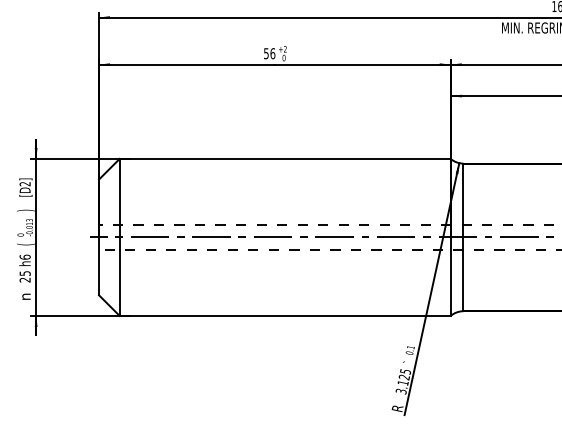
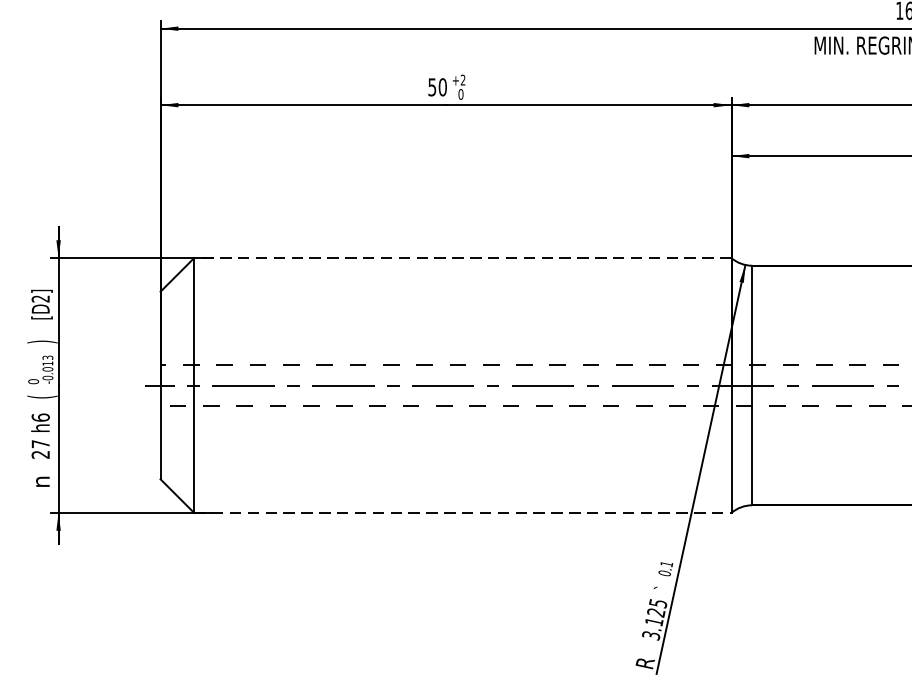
text: (272, 53) -> (442, 86), 56 -> 50
line: (285, 158) -> (463, 257), solid -> dashed
text: (24, 273) -> (39, 444), 25 -> 27
line: (285, 315) -> (463, 512), solid -> dashed

